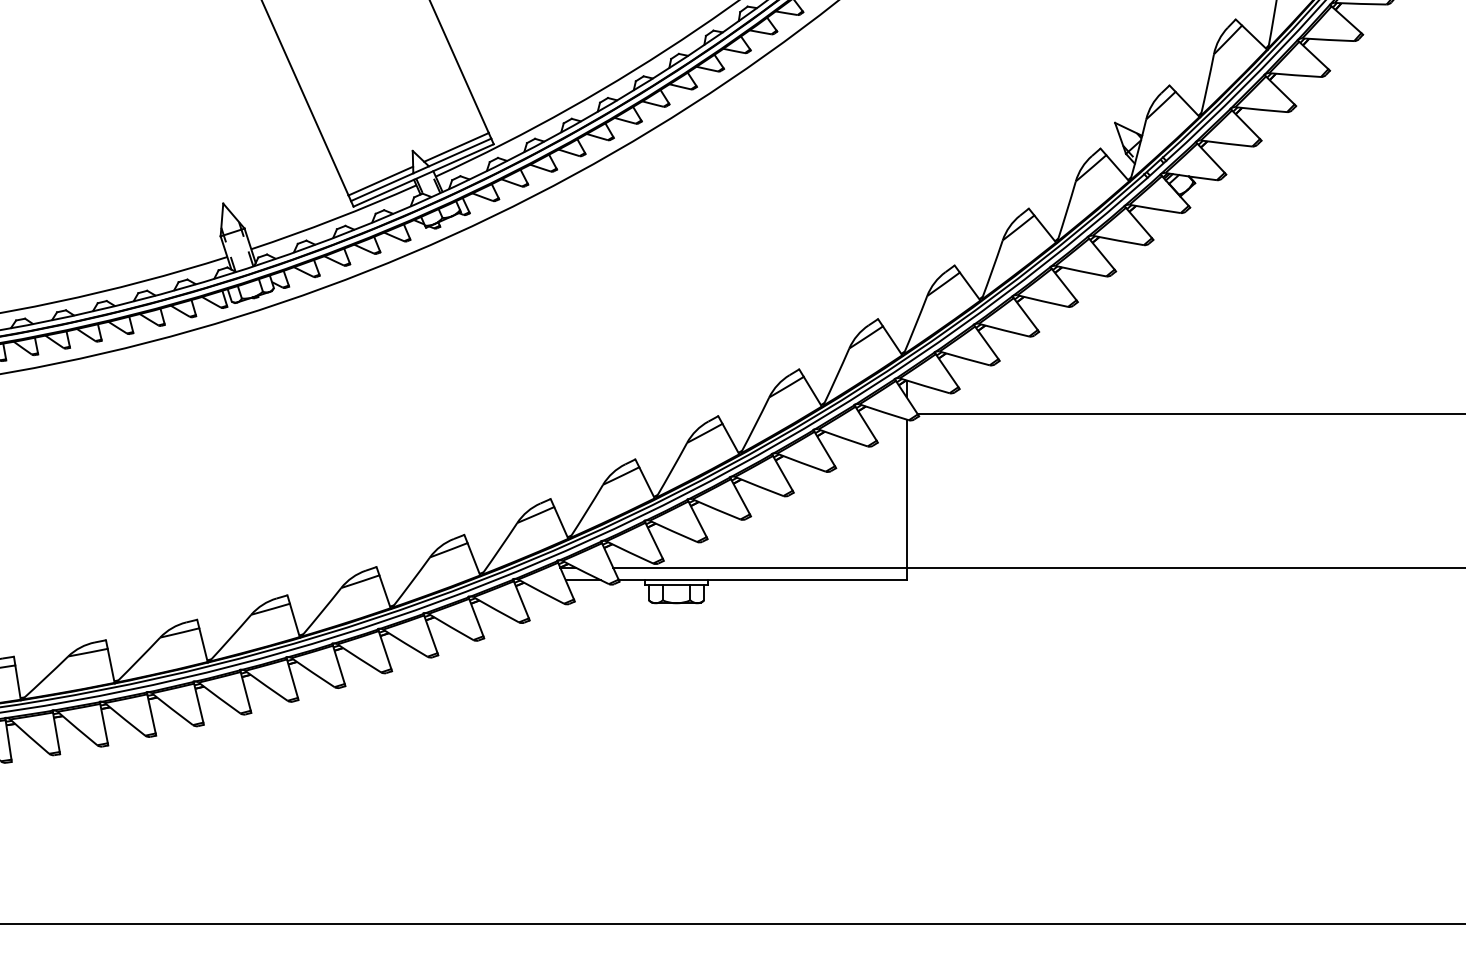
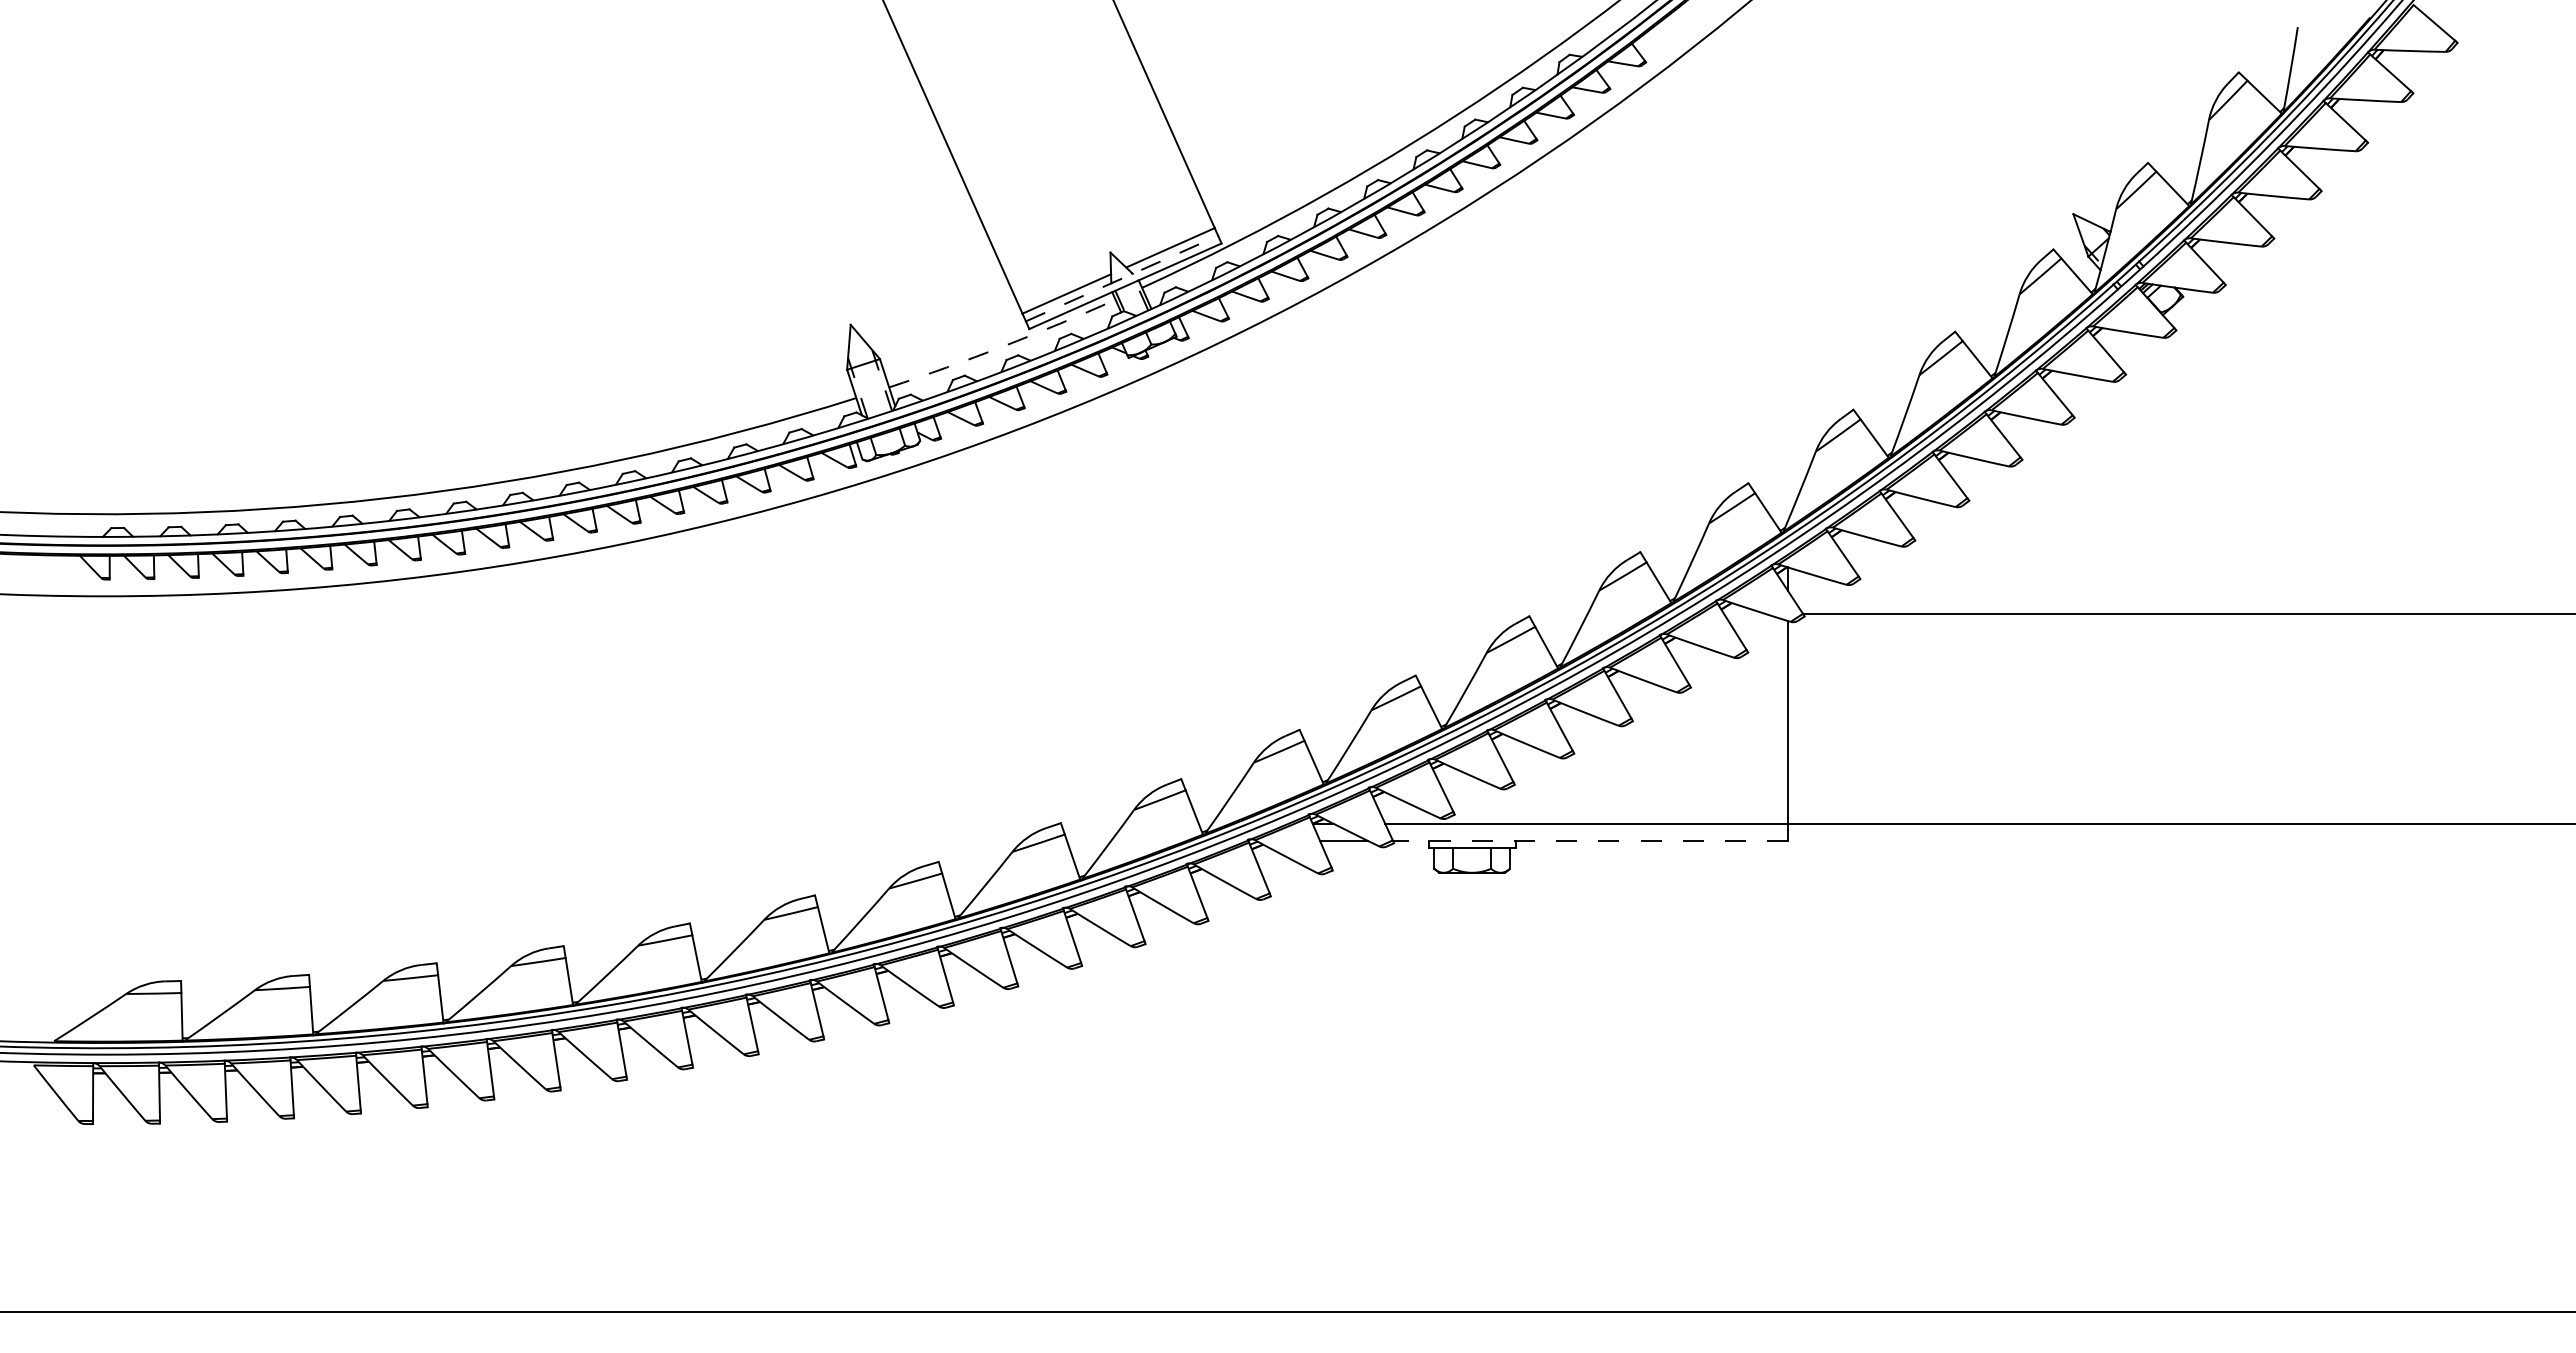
line: (421, 169) -> (1122, 278), solid -> dashed
arc: (334, 219) -> (1003, 346), solid -> dashed
line: (762, 580) -> (1589, 841), solid -> dashed

